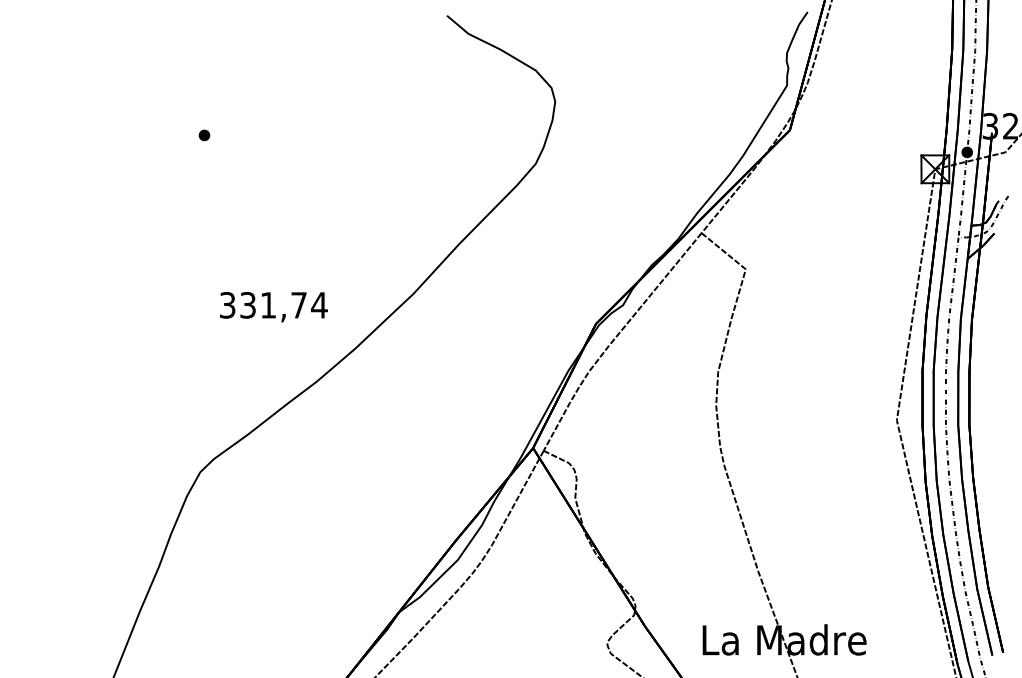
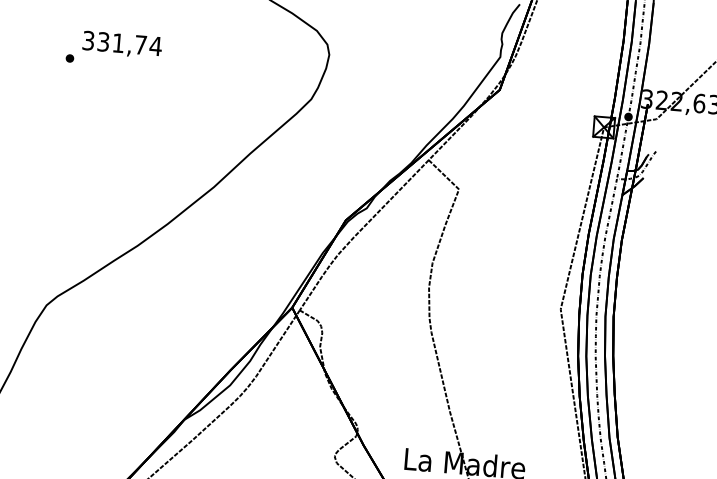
text: (273, 307) -> (122, 45), moved

